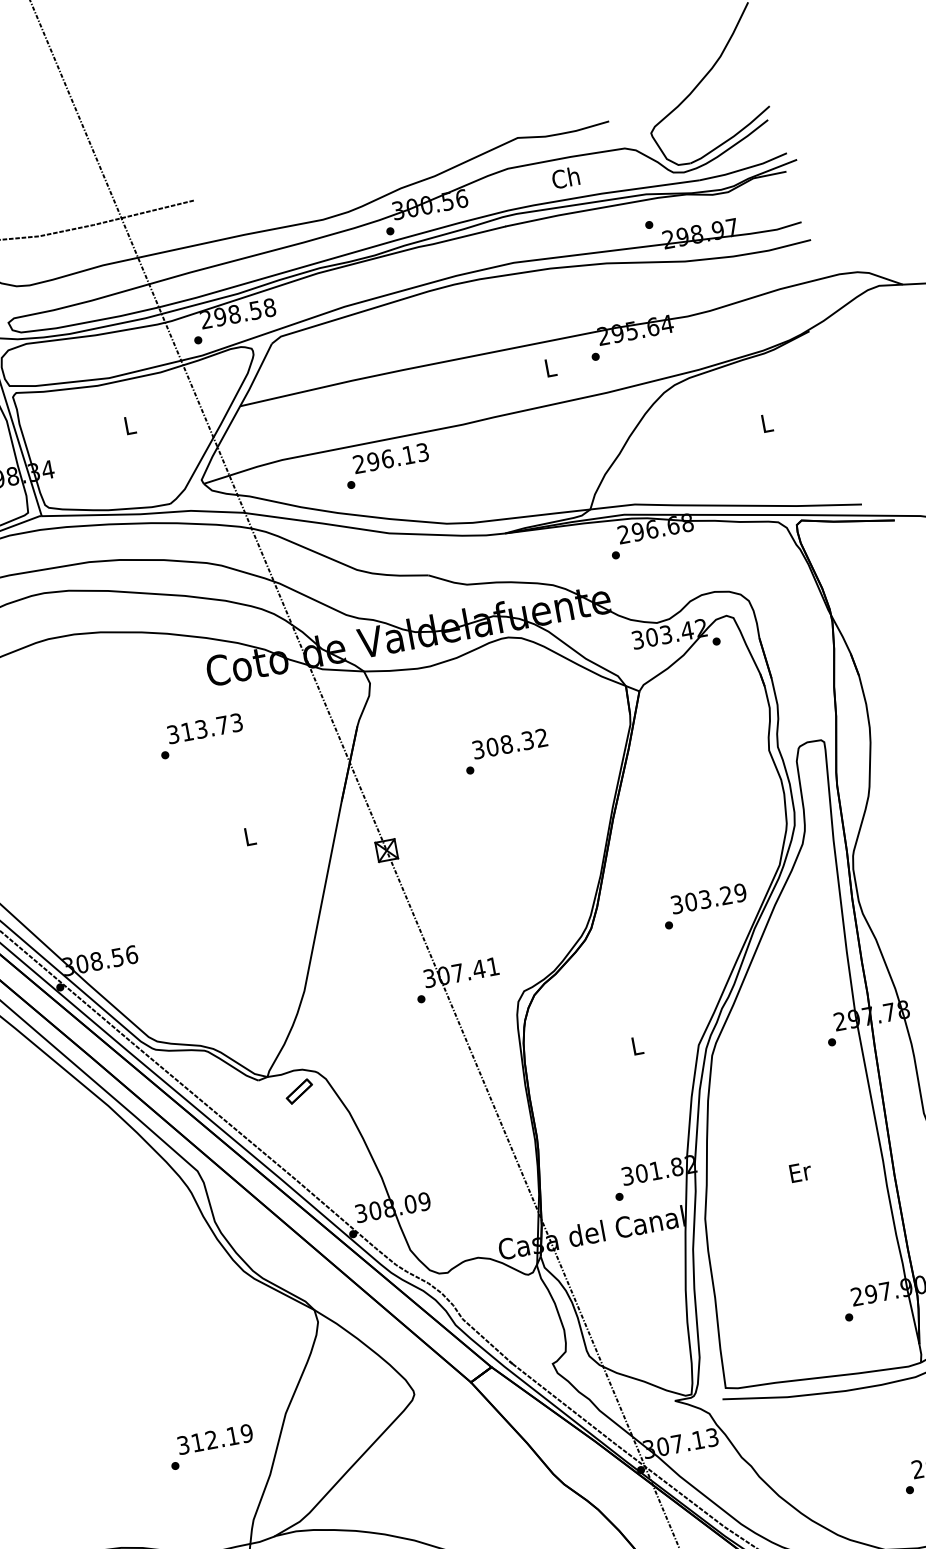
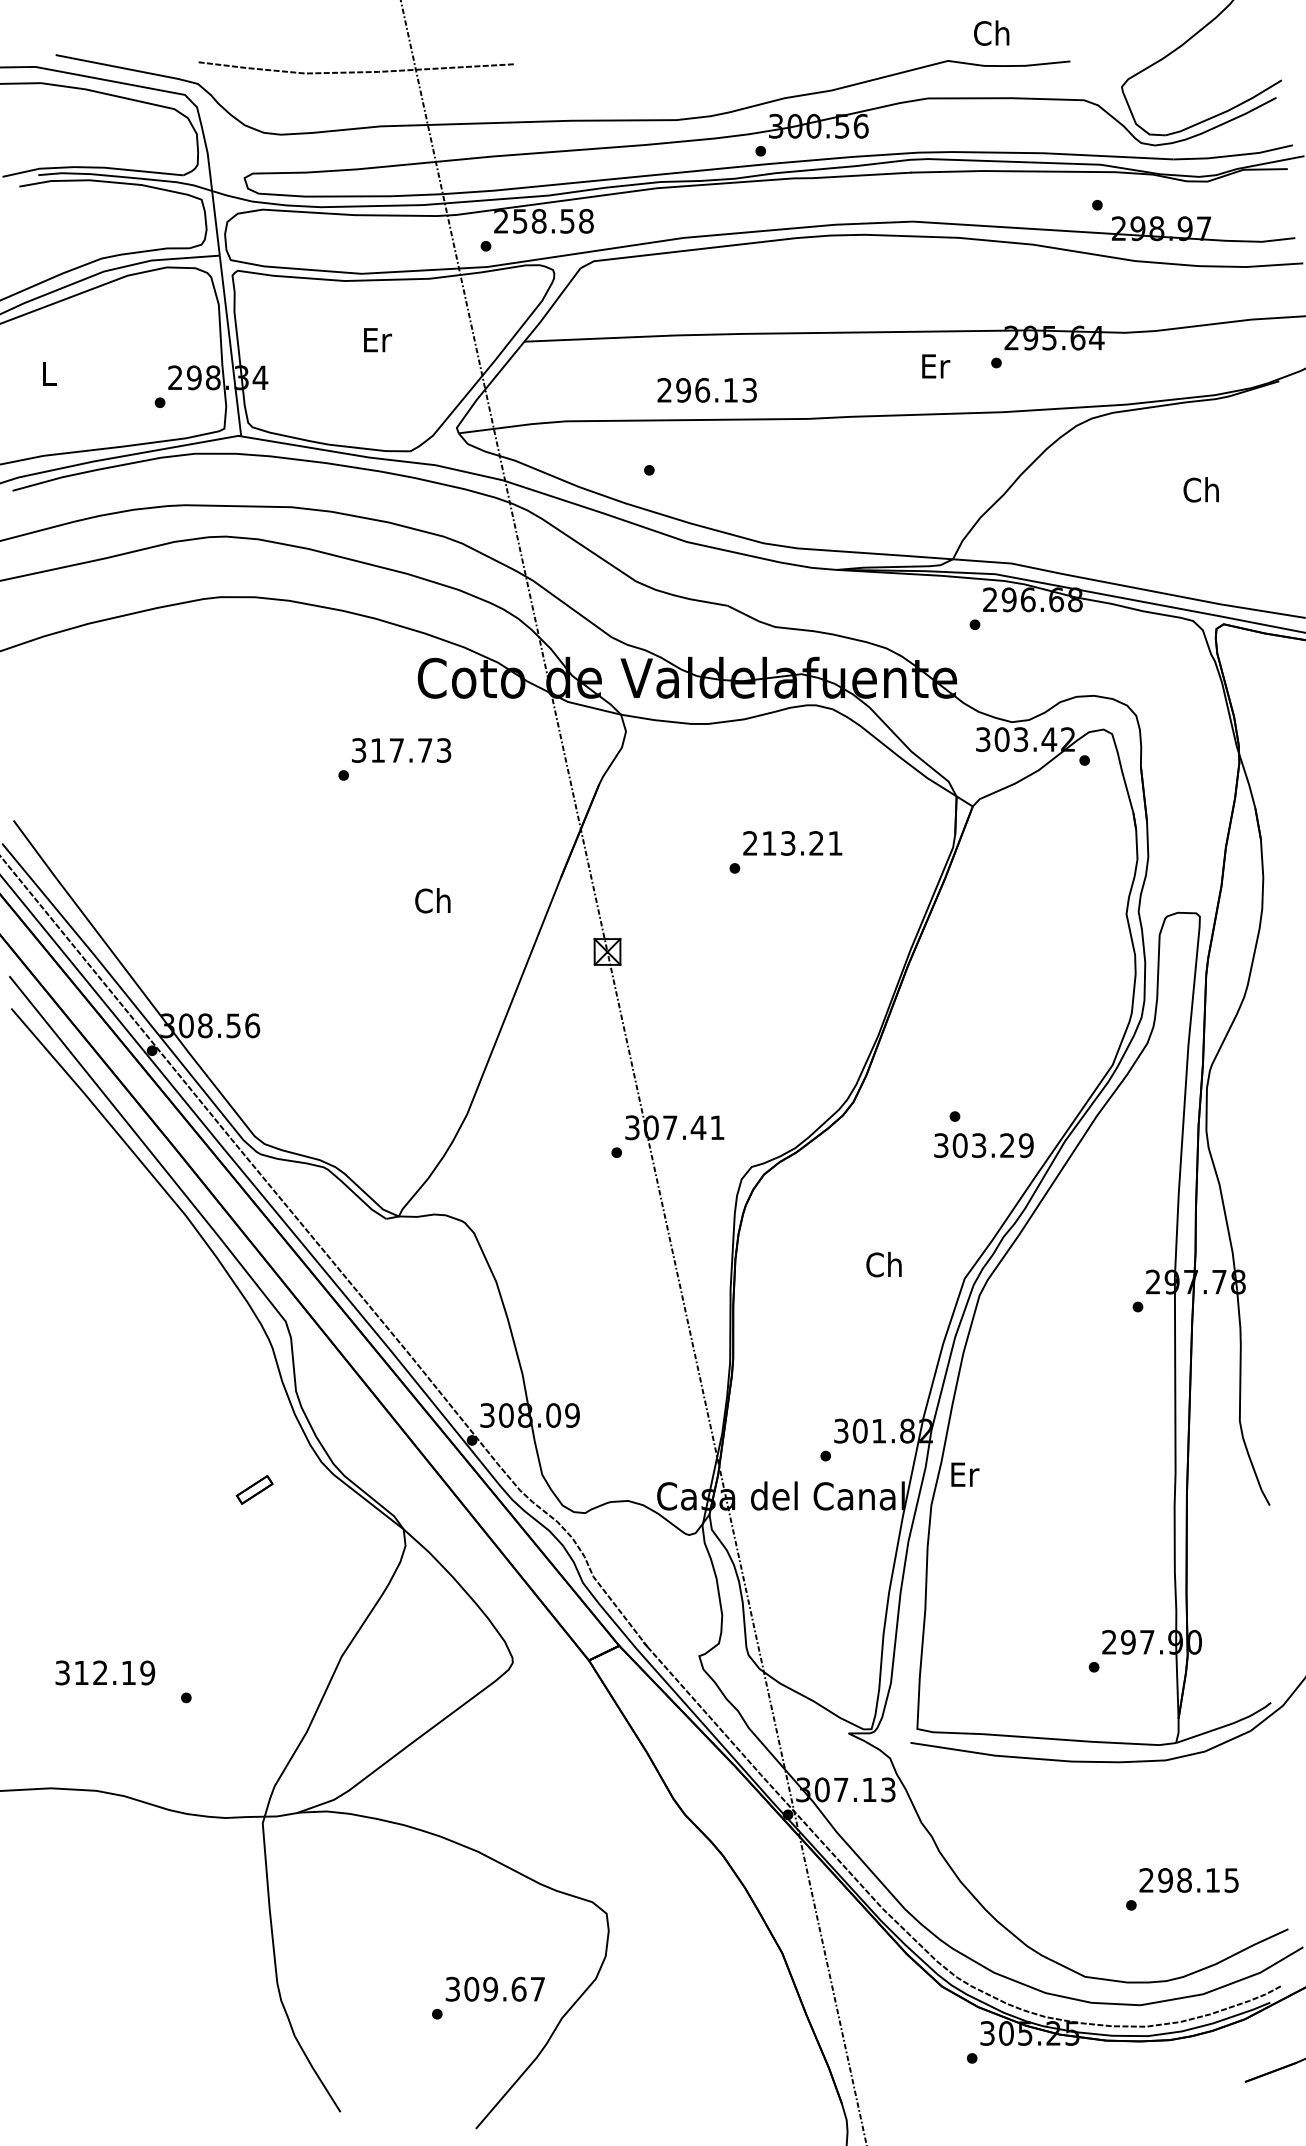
text: (565, 177) -> (991, 32), moved
text: (219, 317) -> (519, 221), 298.58 -> 258.58
text: (551, 367) -> (936, 366), L -> Er
text: (765, 423) -> (1200, 489), L -> Ch
text: (130, 425) -> (377, 340), L -> Er
text: (390, 458) -> (706, 390), moved
text: (201, 729) -> (396, 750), 313.73 -> 317.73
text: (509, 743) -> (792, 843), 308.32 -> 213.21
text: (248, 836) -> (432, 900), L -> Ch
text: (708, 898) -> (983, 1145), moved
text: (636, 1045) -> (883, 1264), L -> Ch
part: (299, 1091) -> (254, 1489), moved
text: (800, 1172) -> (965, 1474), moved
text: (215, 1438) -> (105, 1672), moved

